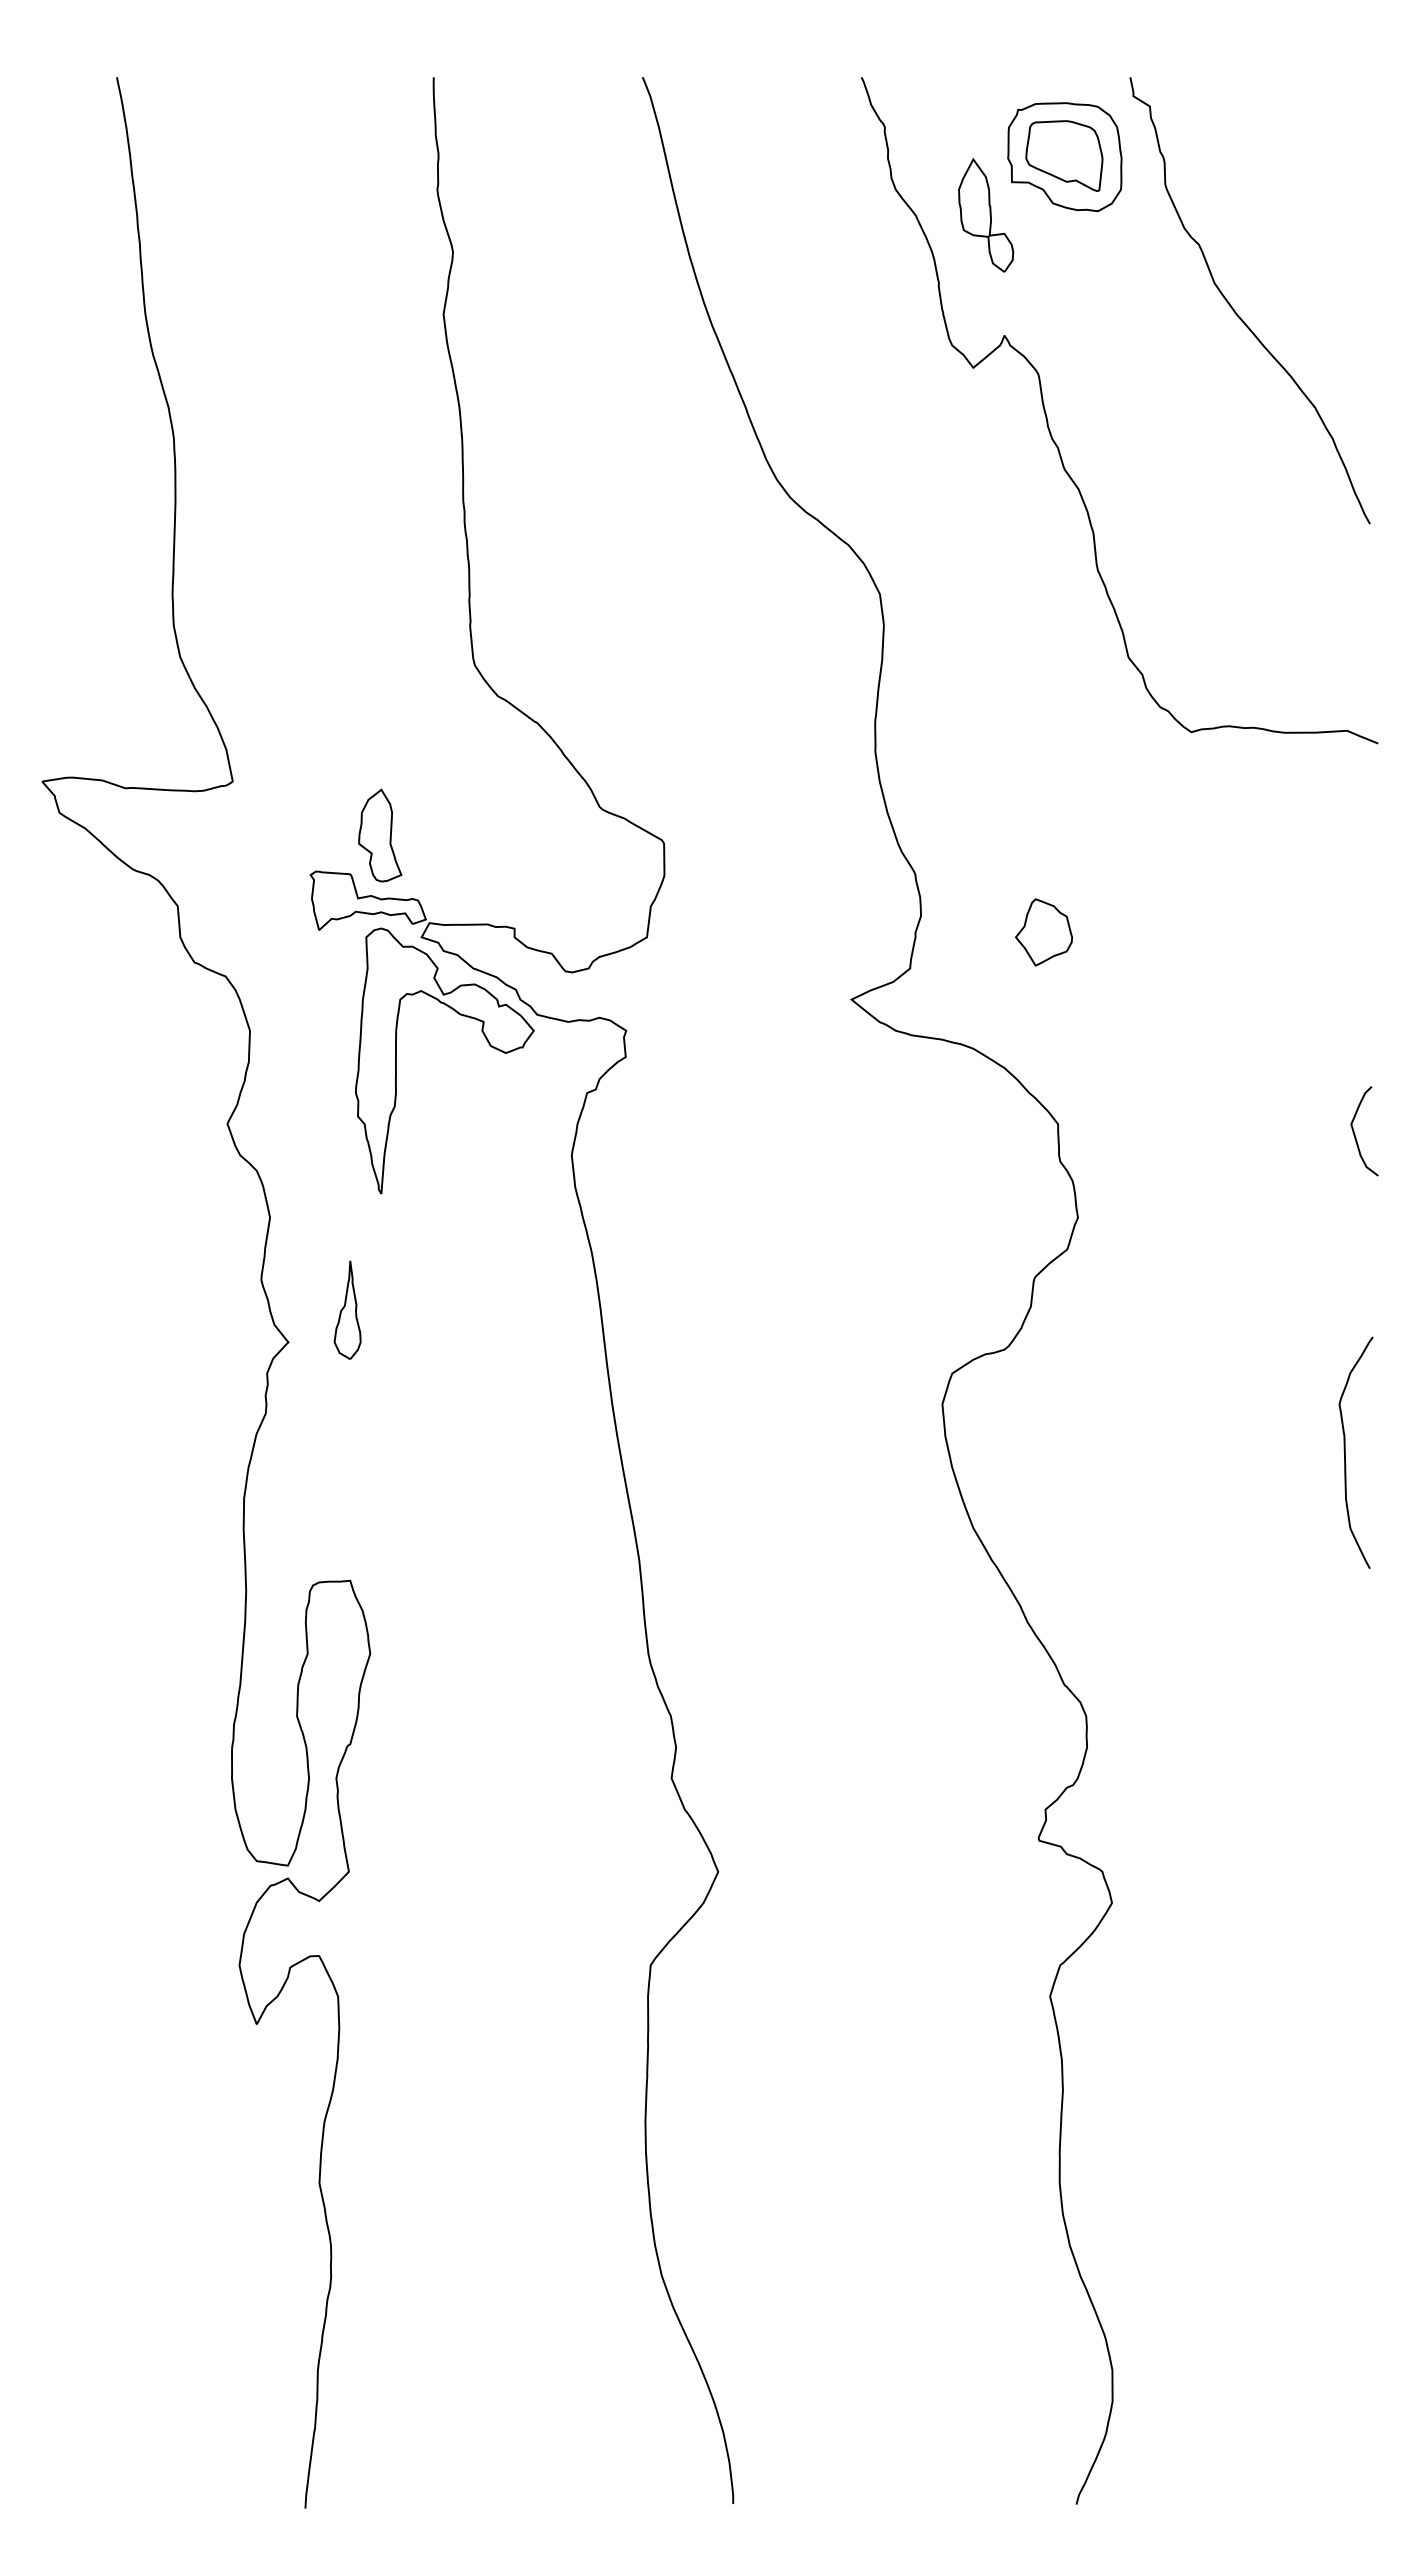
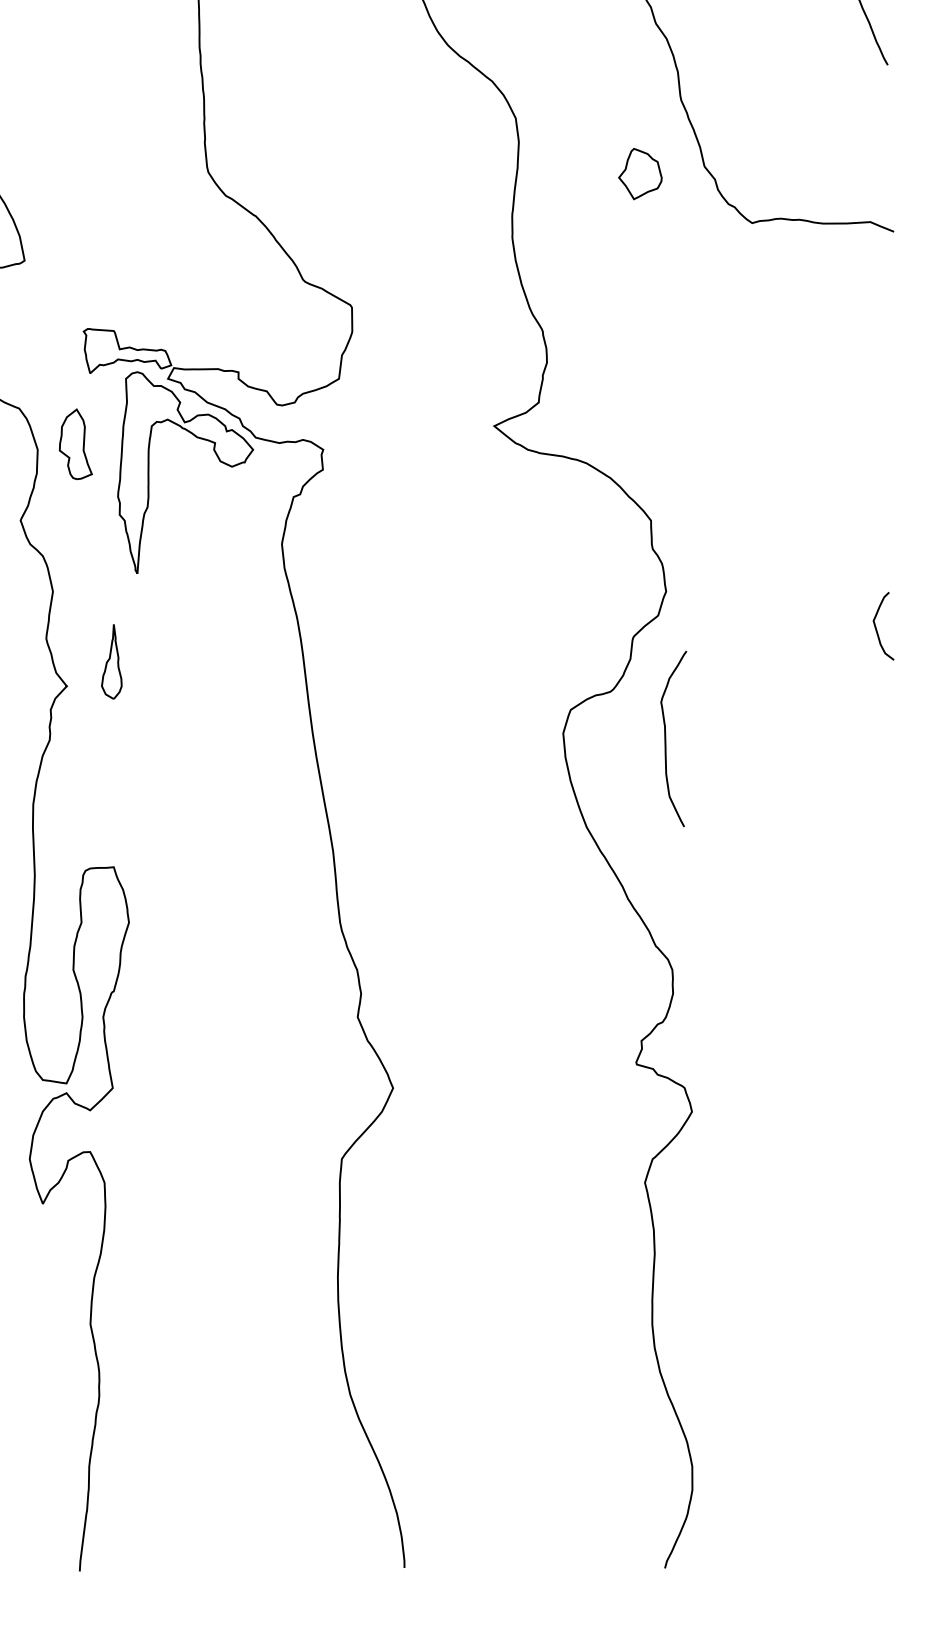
part: (380, 835) -> (76, 444), moved
part: (1044, 932) -> (640, 174), moved
curve: (1355, 1134) -> (876, 628), moved
curve: (1345, 1452) -> (665, 738), moved

